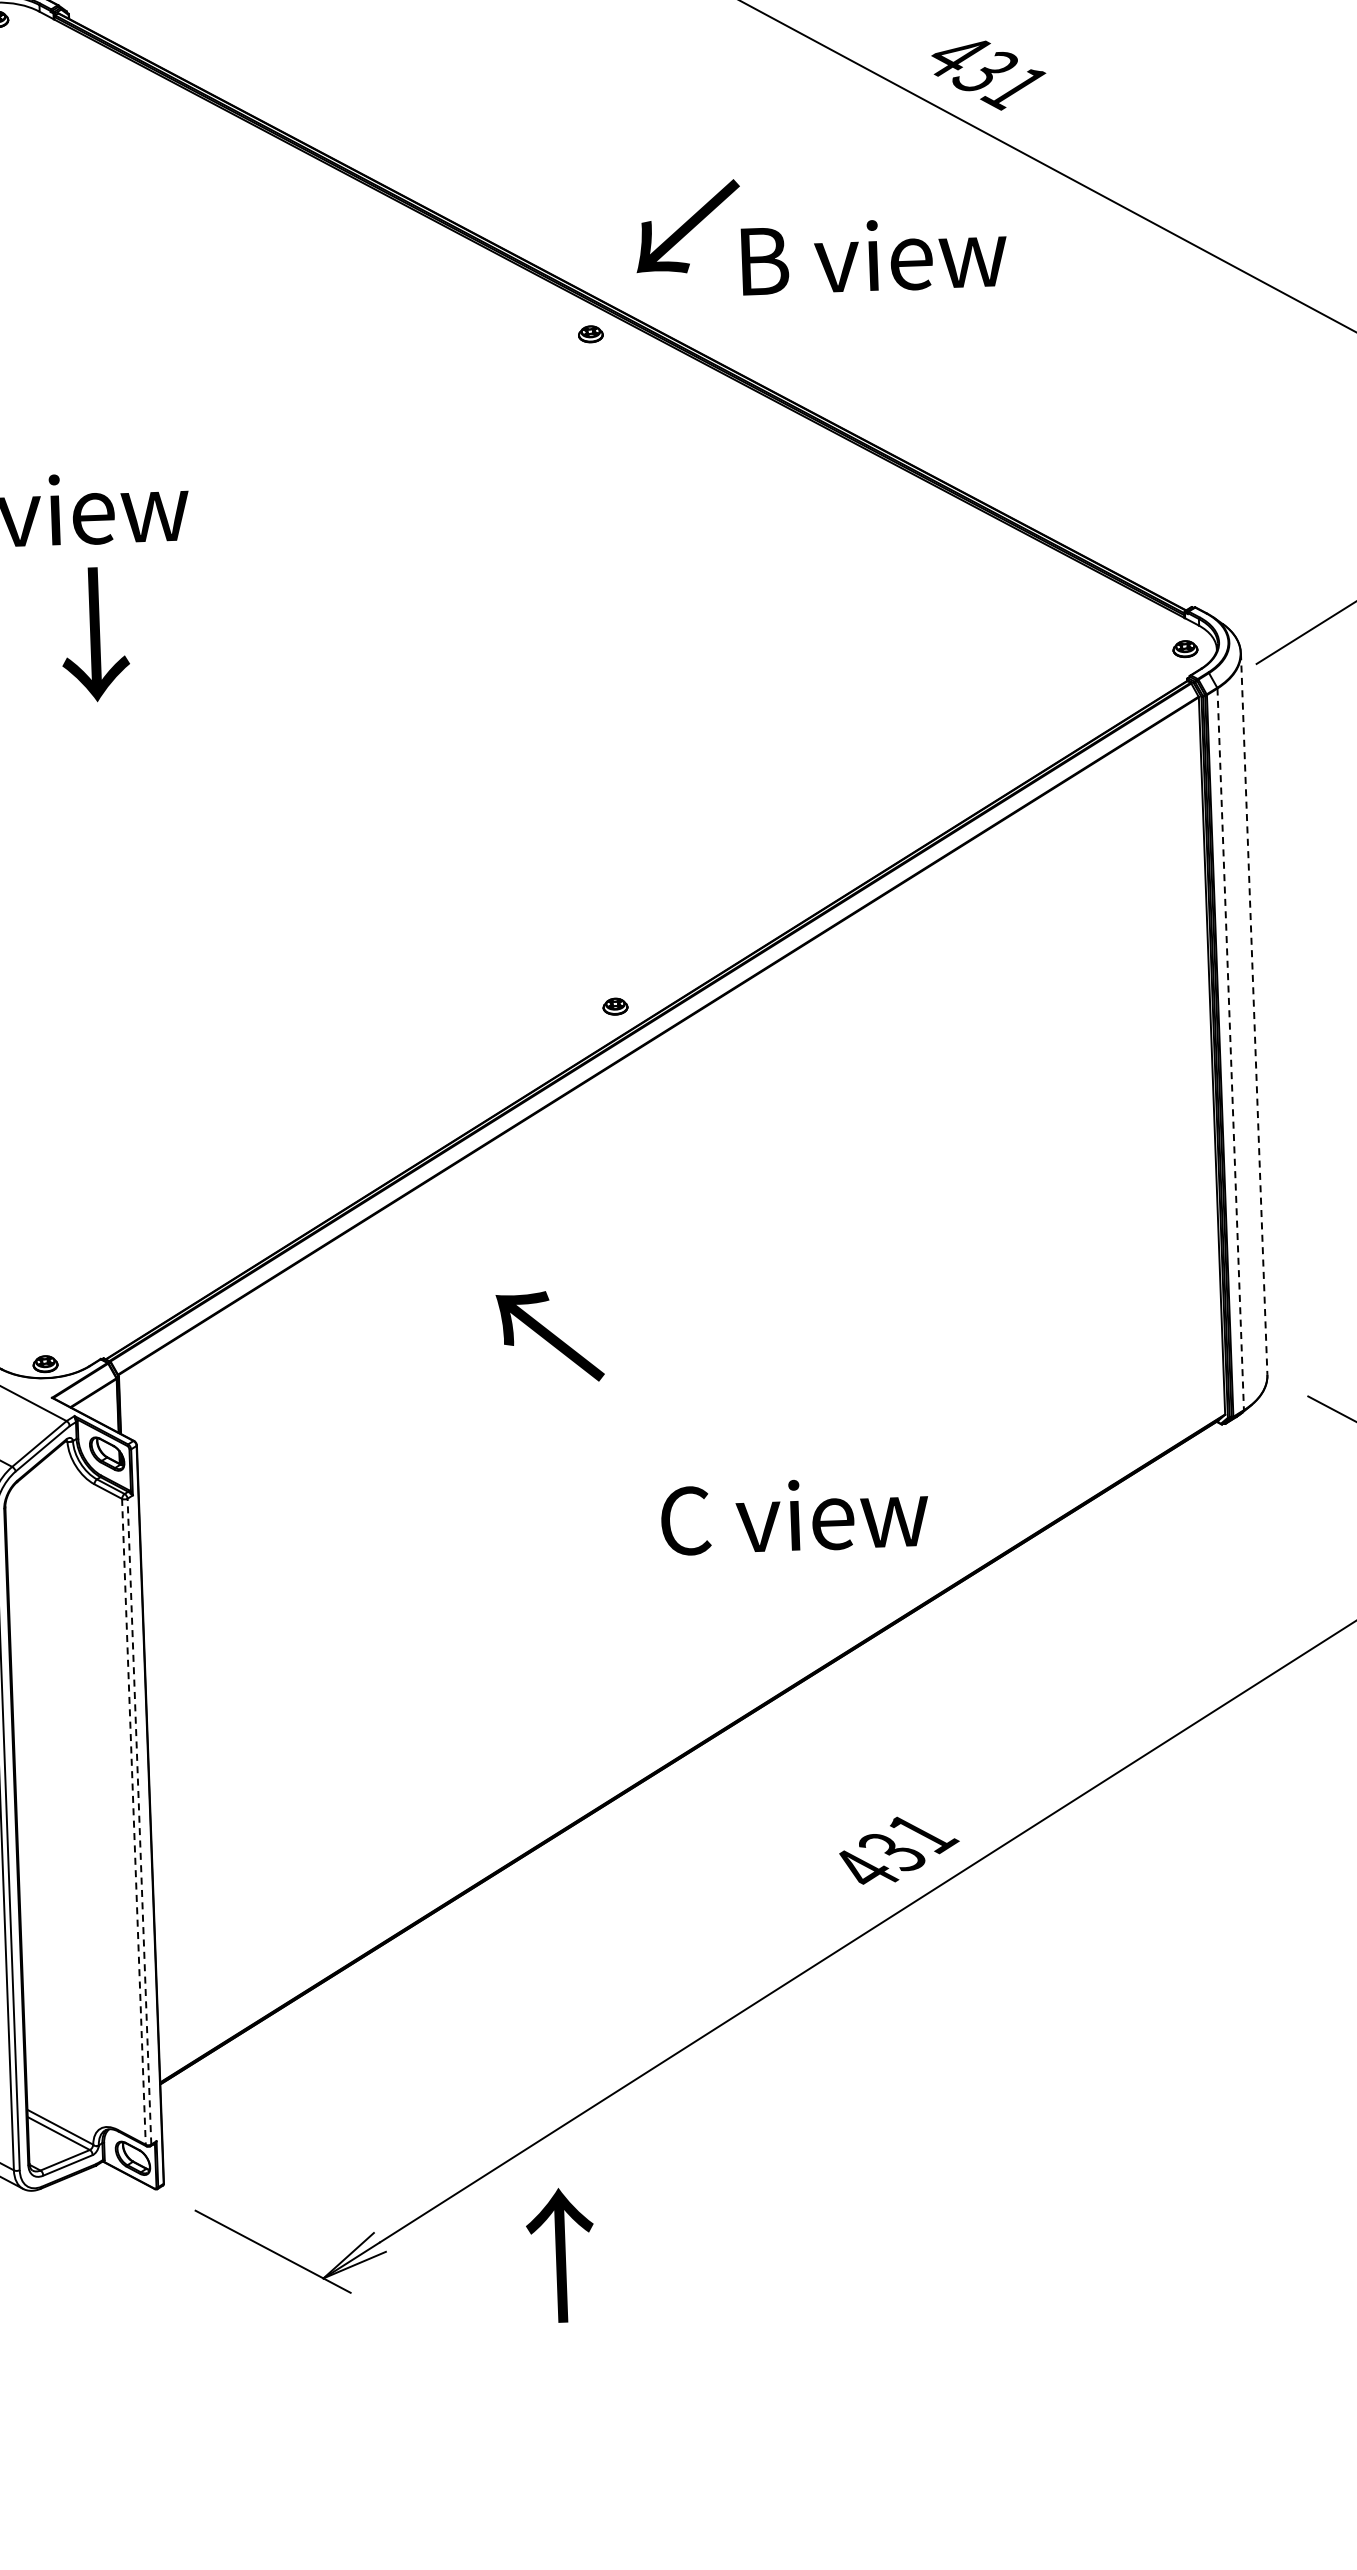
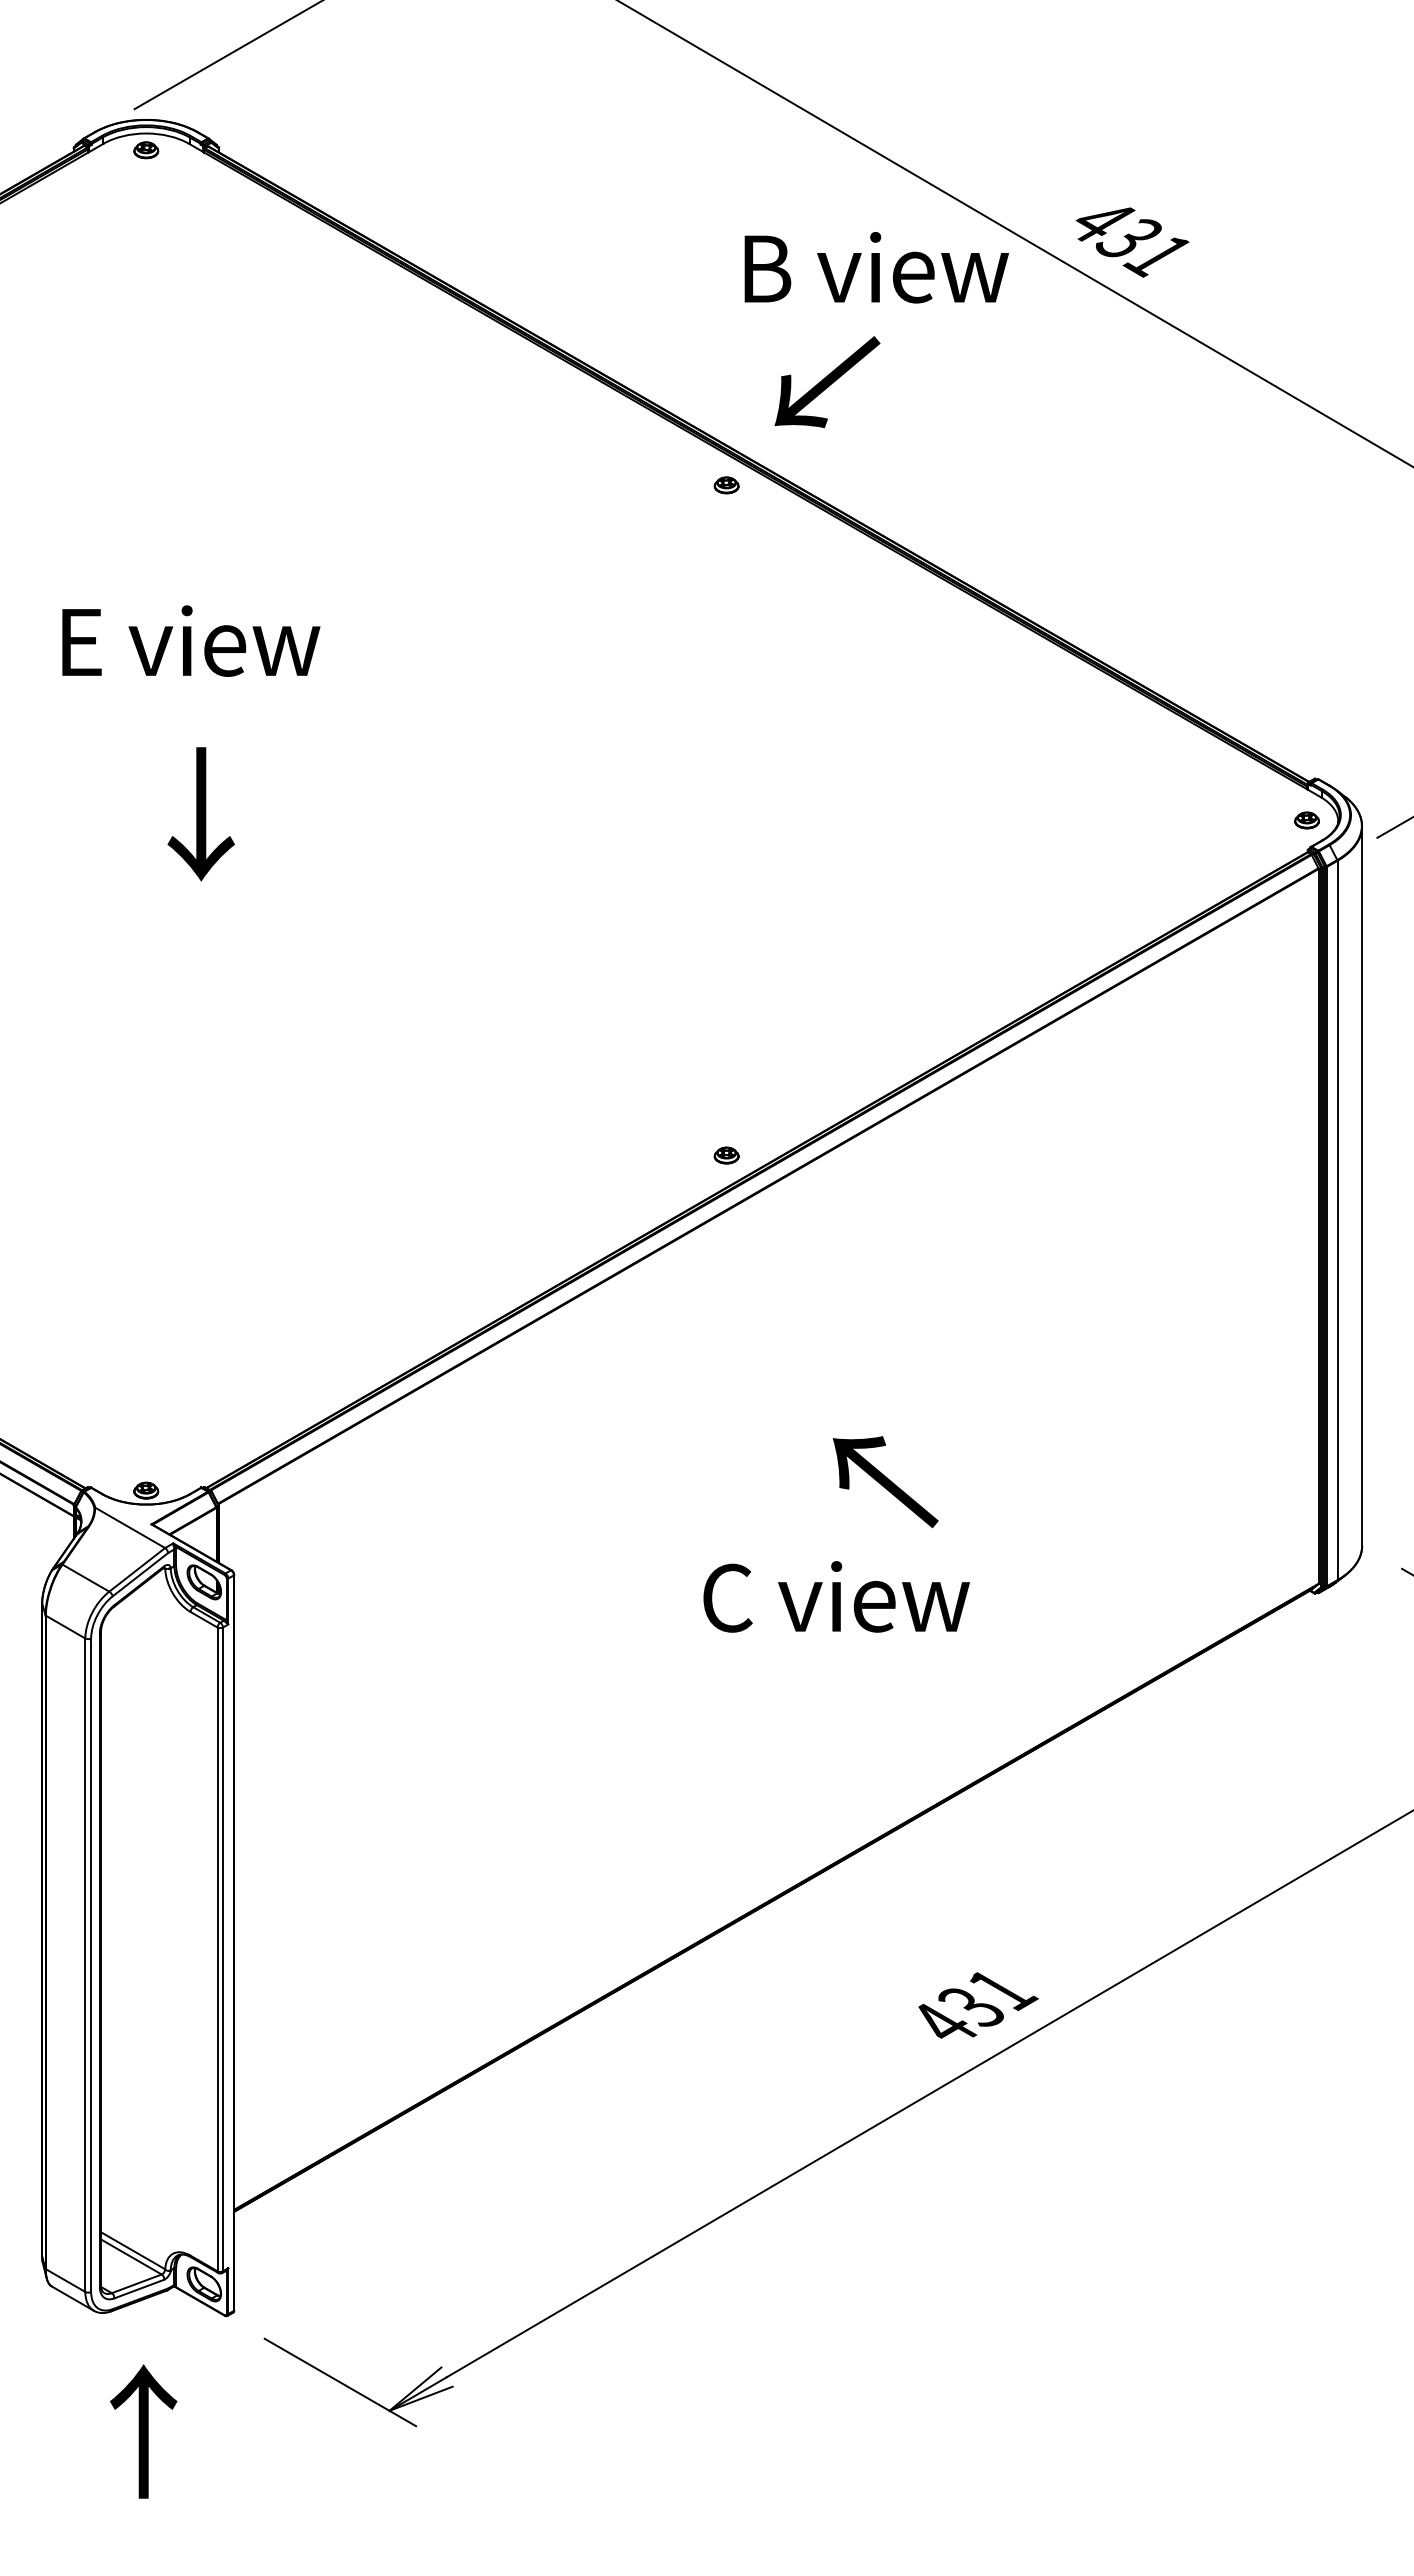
text: (874, 255) -> (876, 267), moved
text: (94, 634) -> (200, 814), moved
line: (1254, 1014) -> (1362, 1186), dashed -> solid
line: (1230, 1049) -> (1337, 1220), dashed -> solid
text: (550, 1337) -> (885, 1482), moved
text: (794, 1515) -> (836, 1596), moved
line: (133, 1821) -> (217, 1949), dashed -> solid
line: (139, 1821) -> (223, 1949), dashed -> solid
text: (560, 2255) -> (143, 2431), moved

